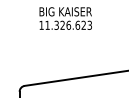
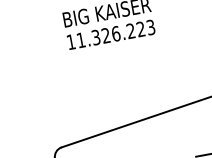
text: (77, 24) -> (130, 29), 11.326.623 -> 11.326.223

